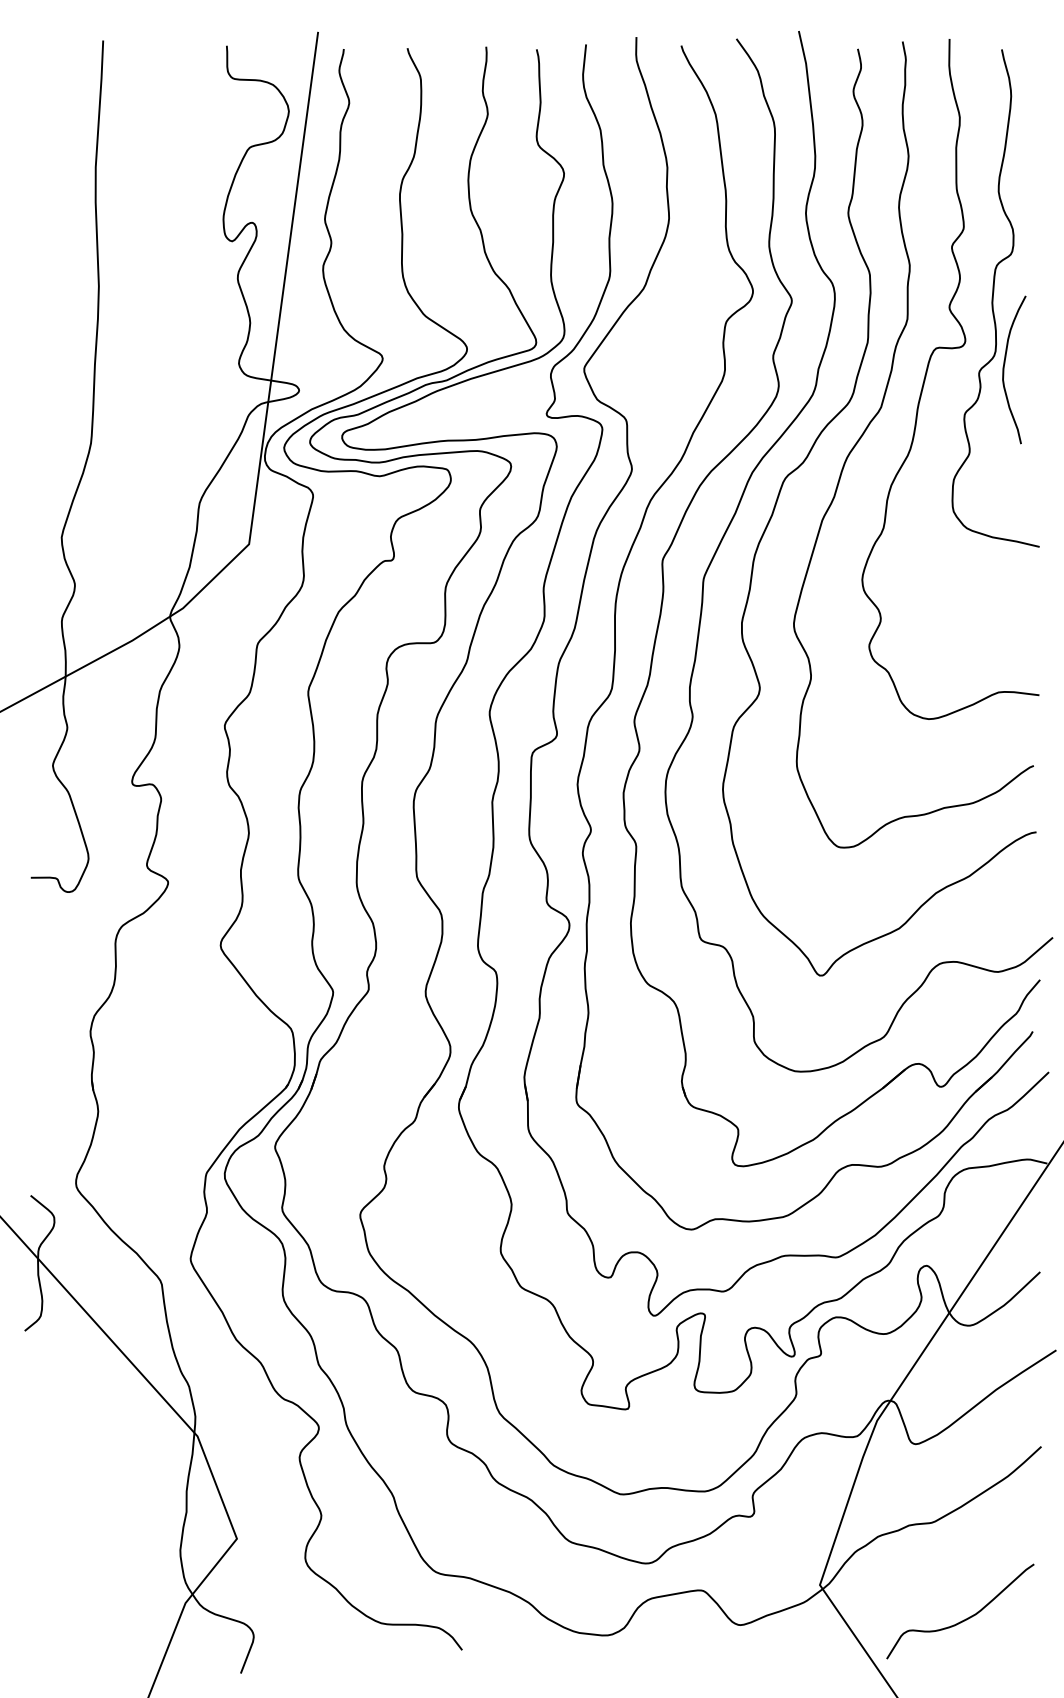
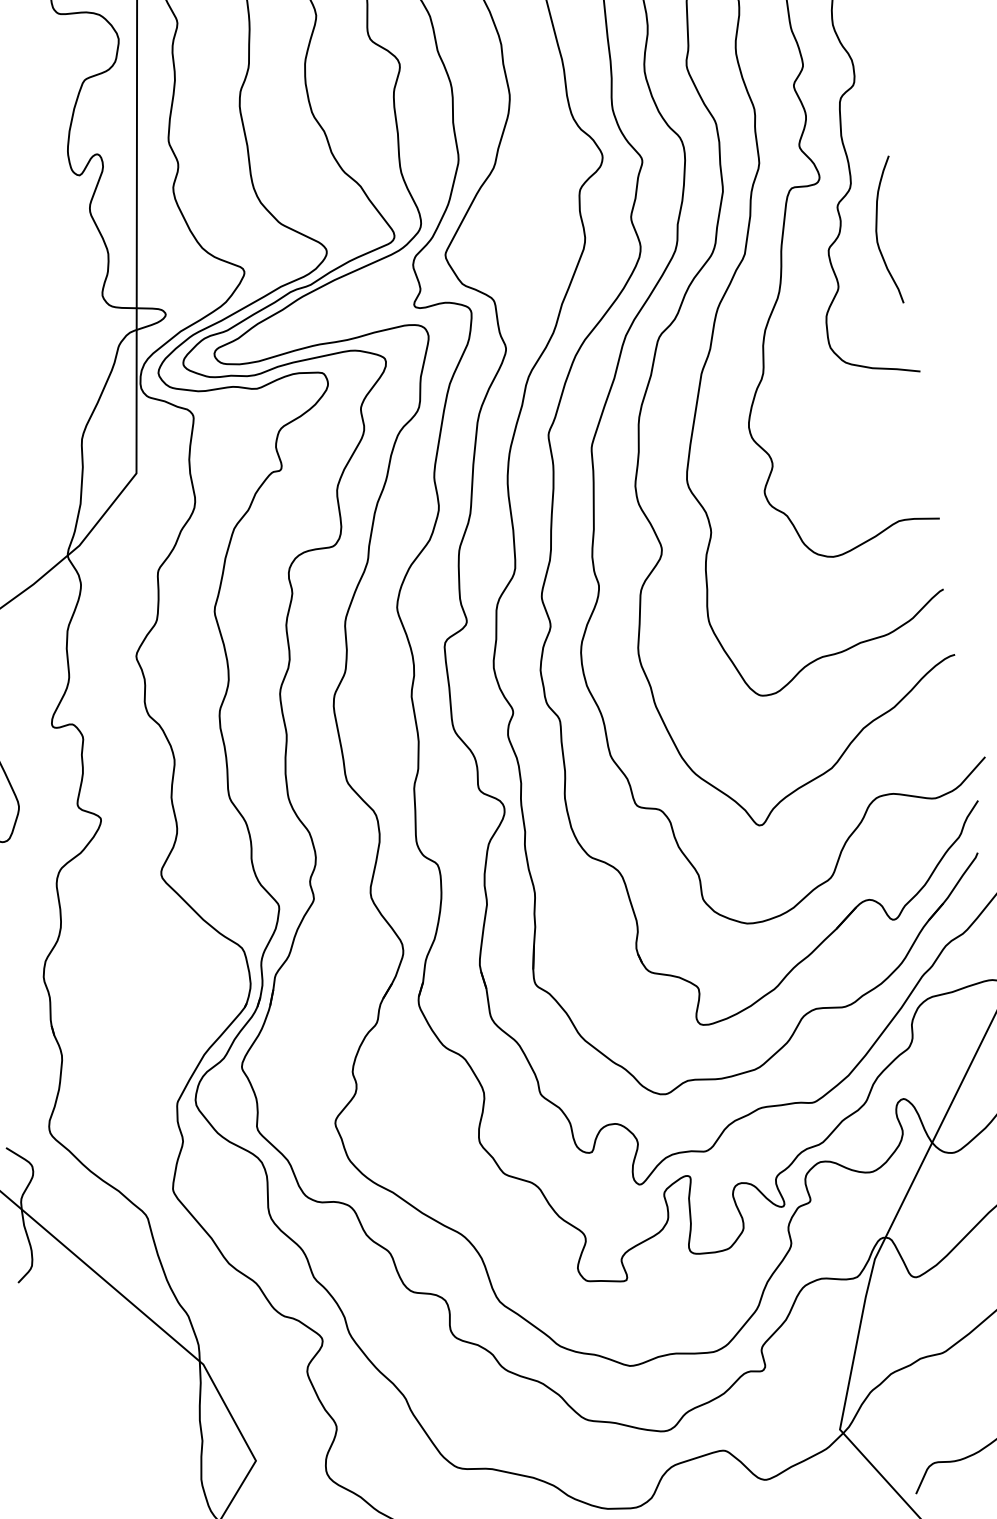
curve: (1004, 369) -> (877, 231), moved

